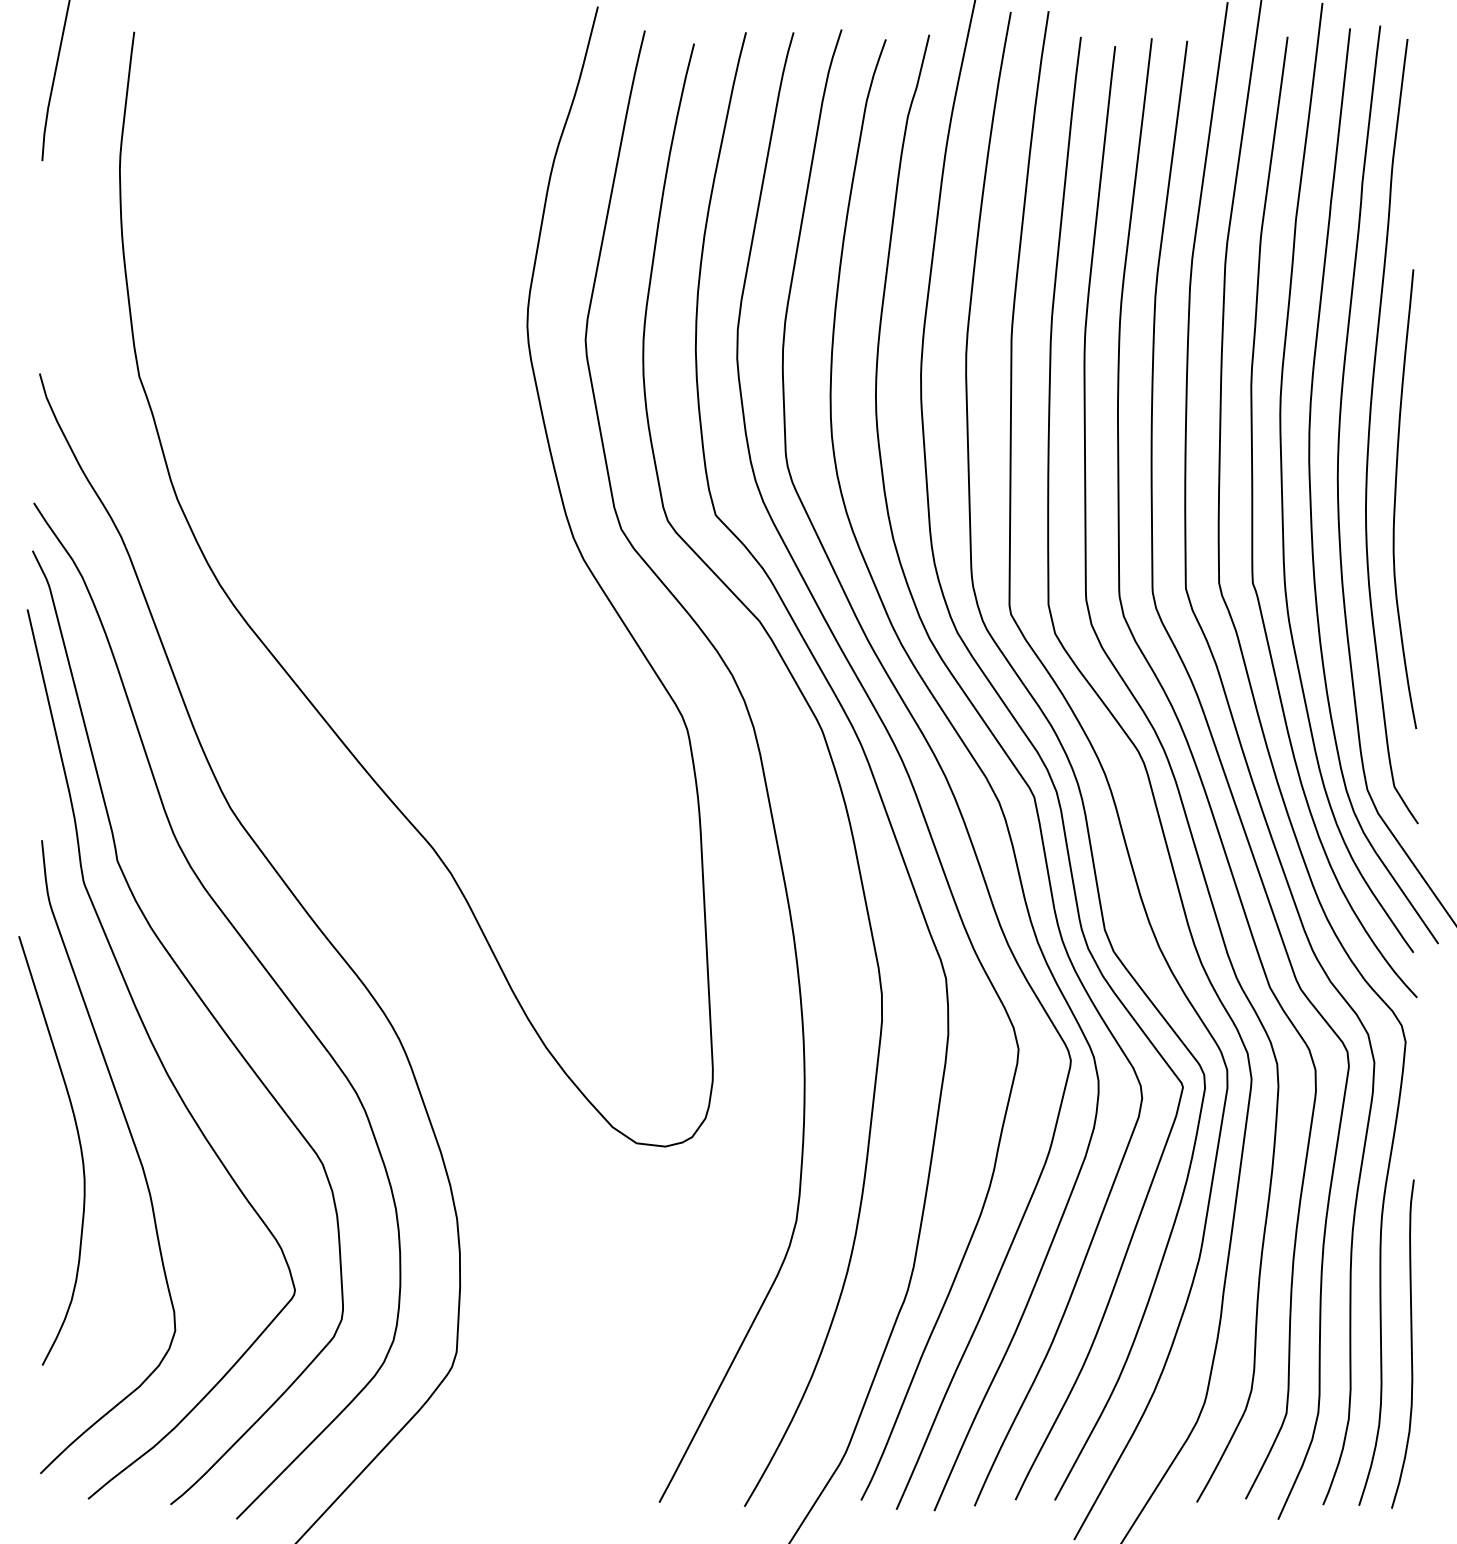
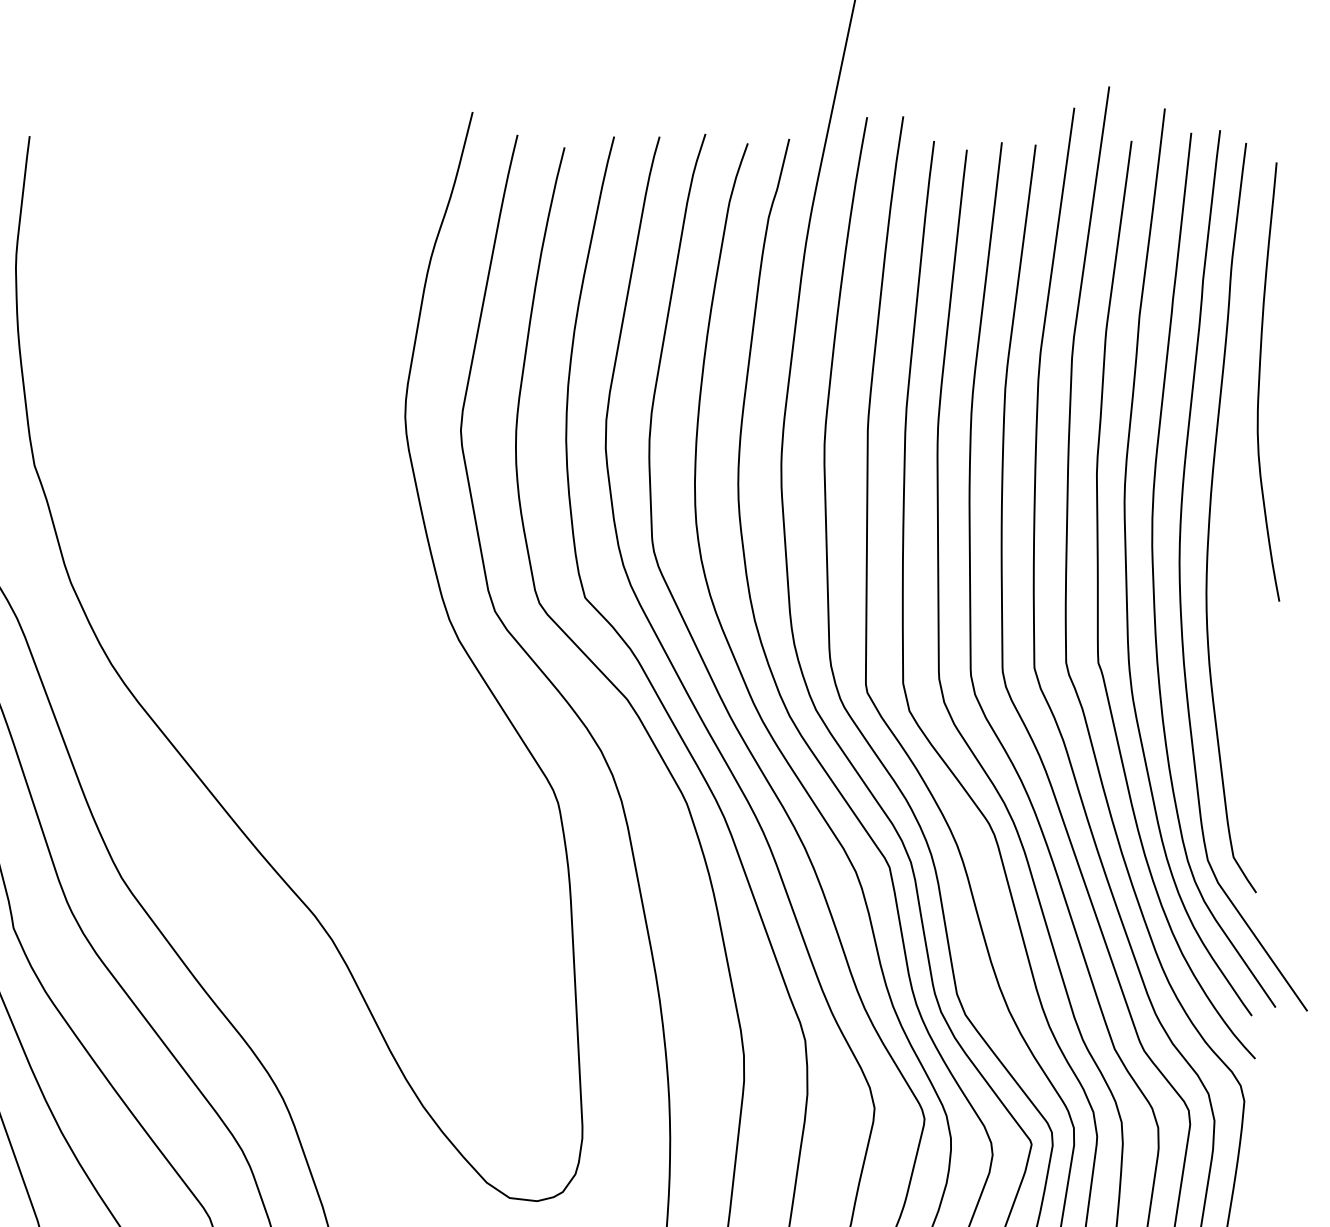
curve: (1396, 496) -> (1260, 379), moved

